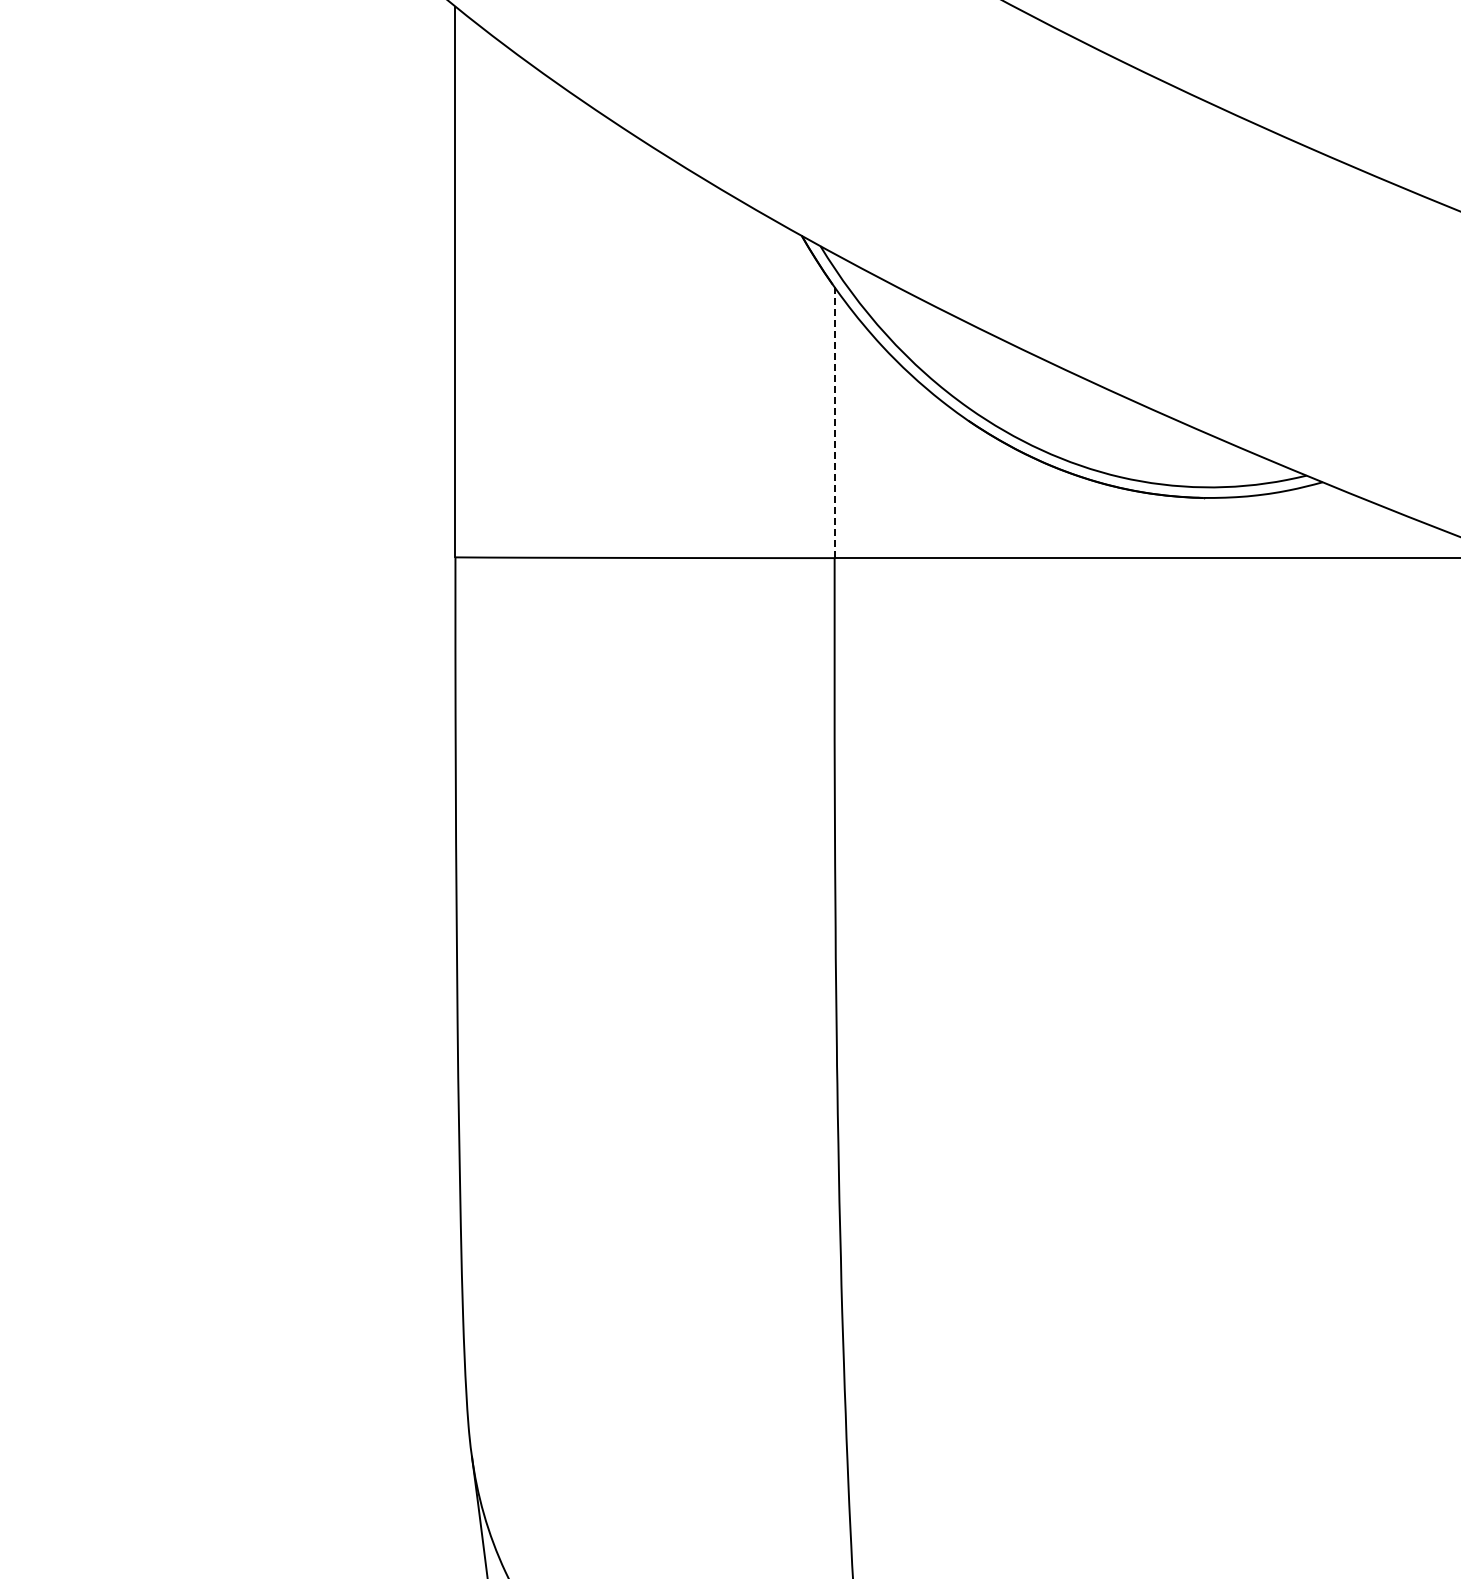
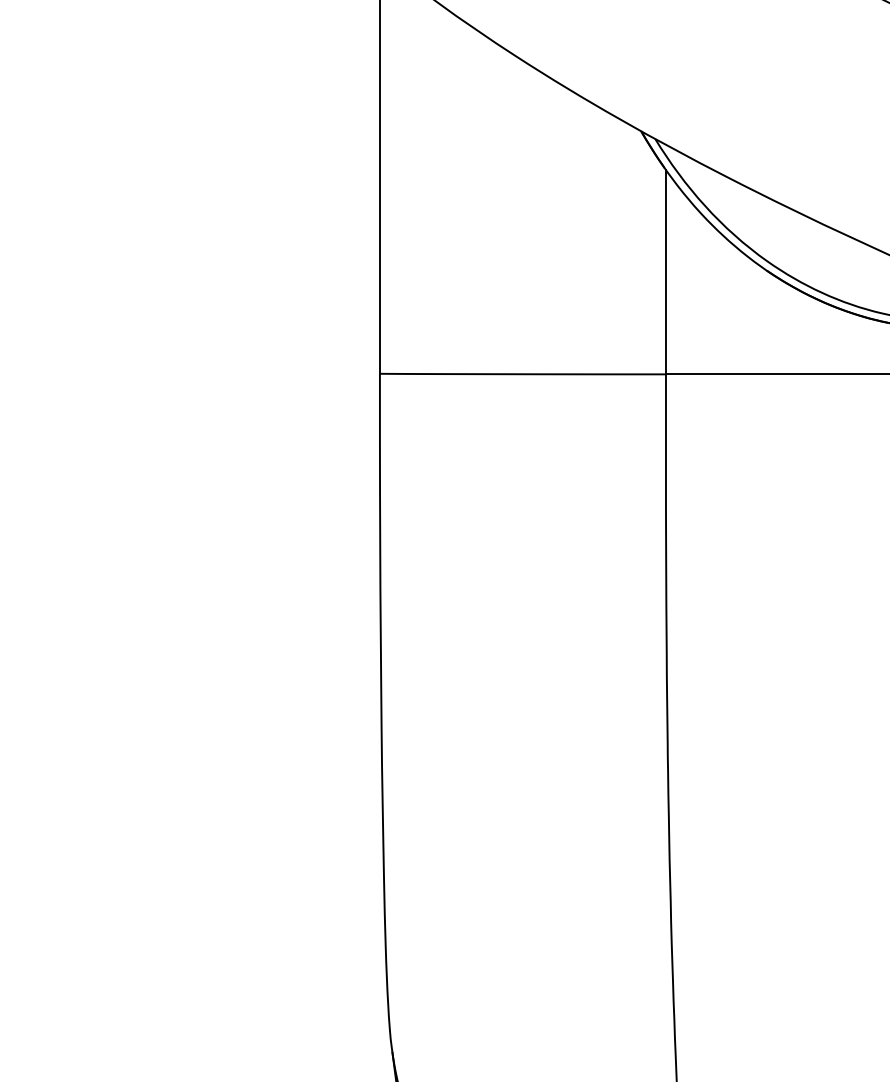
line: (834, 422) -> (665, 272), dashed -> solid

